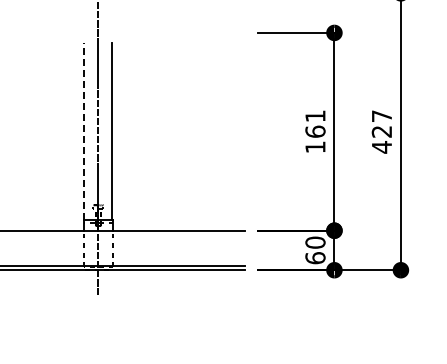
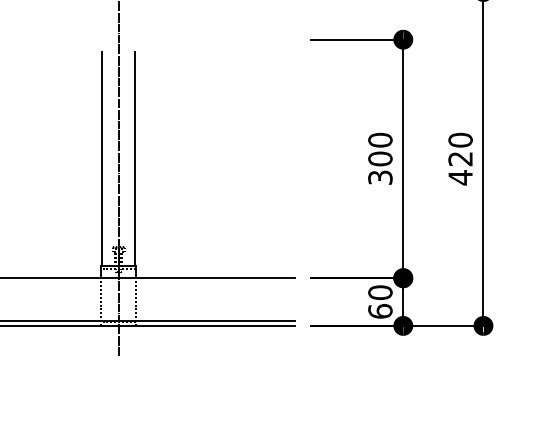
text: (381, 116) -> (460, 140), 427 -> 420
line: (84, 131) -> (101, 158), dashed -> solid
text: (315, 131) -> (380, 158), 161 -> 300

